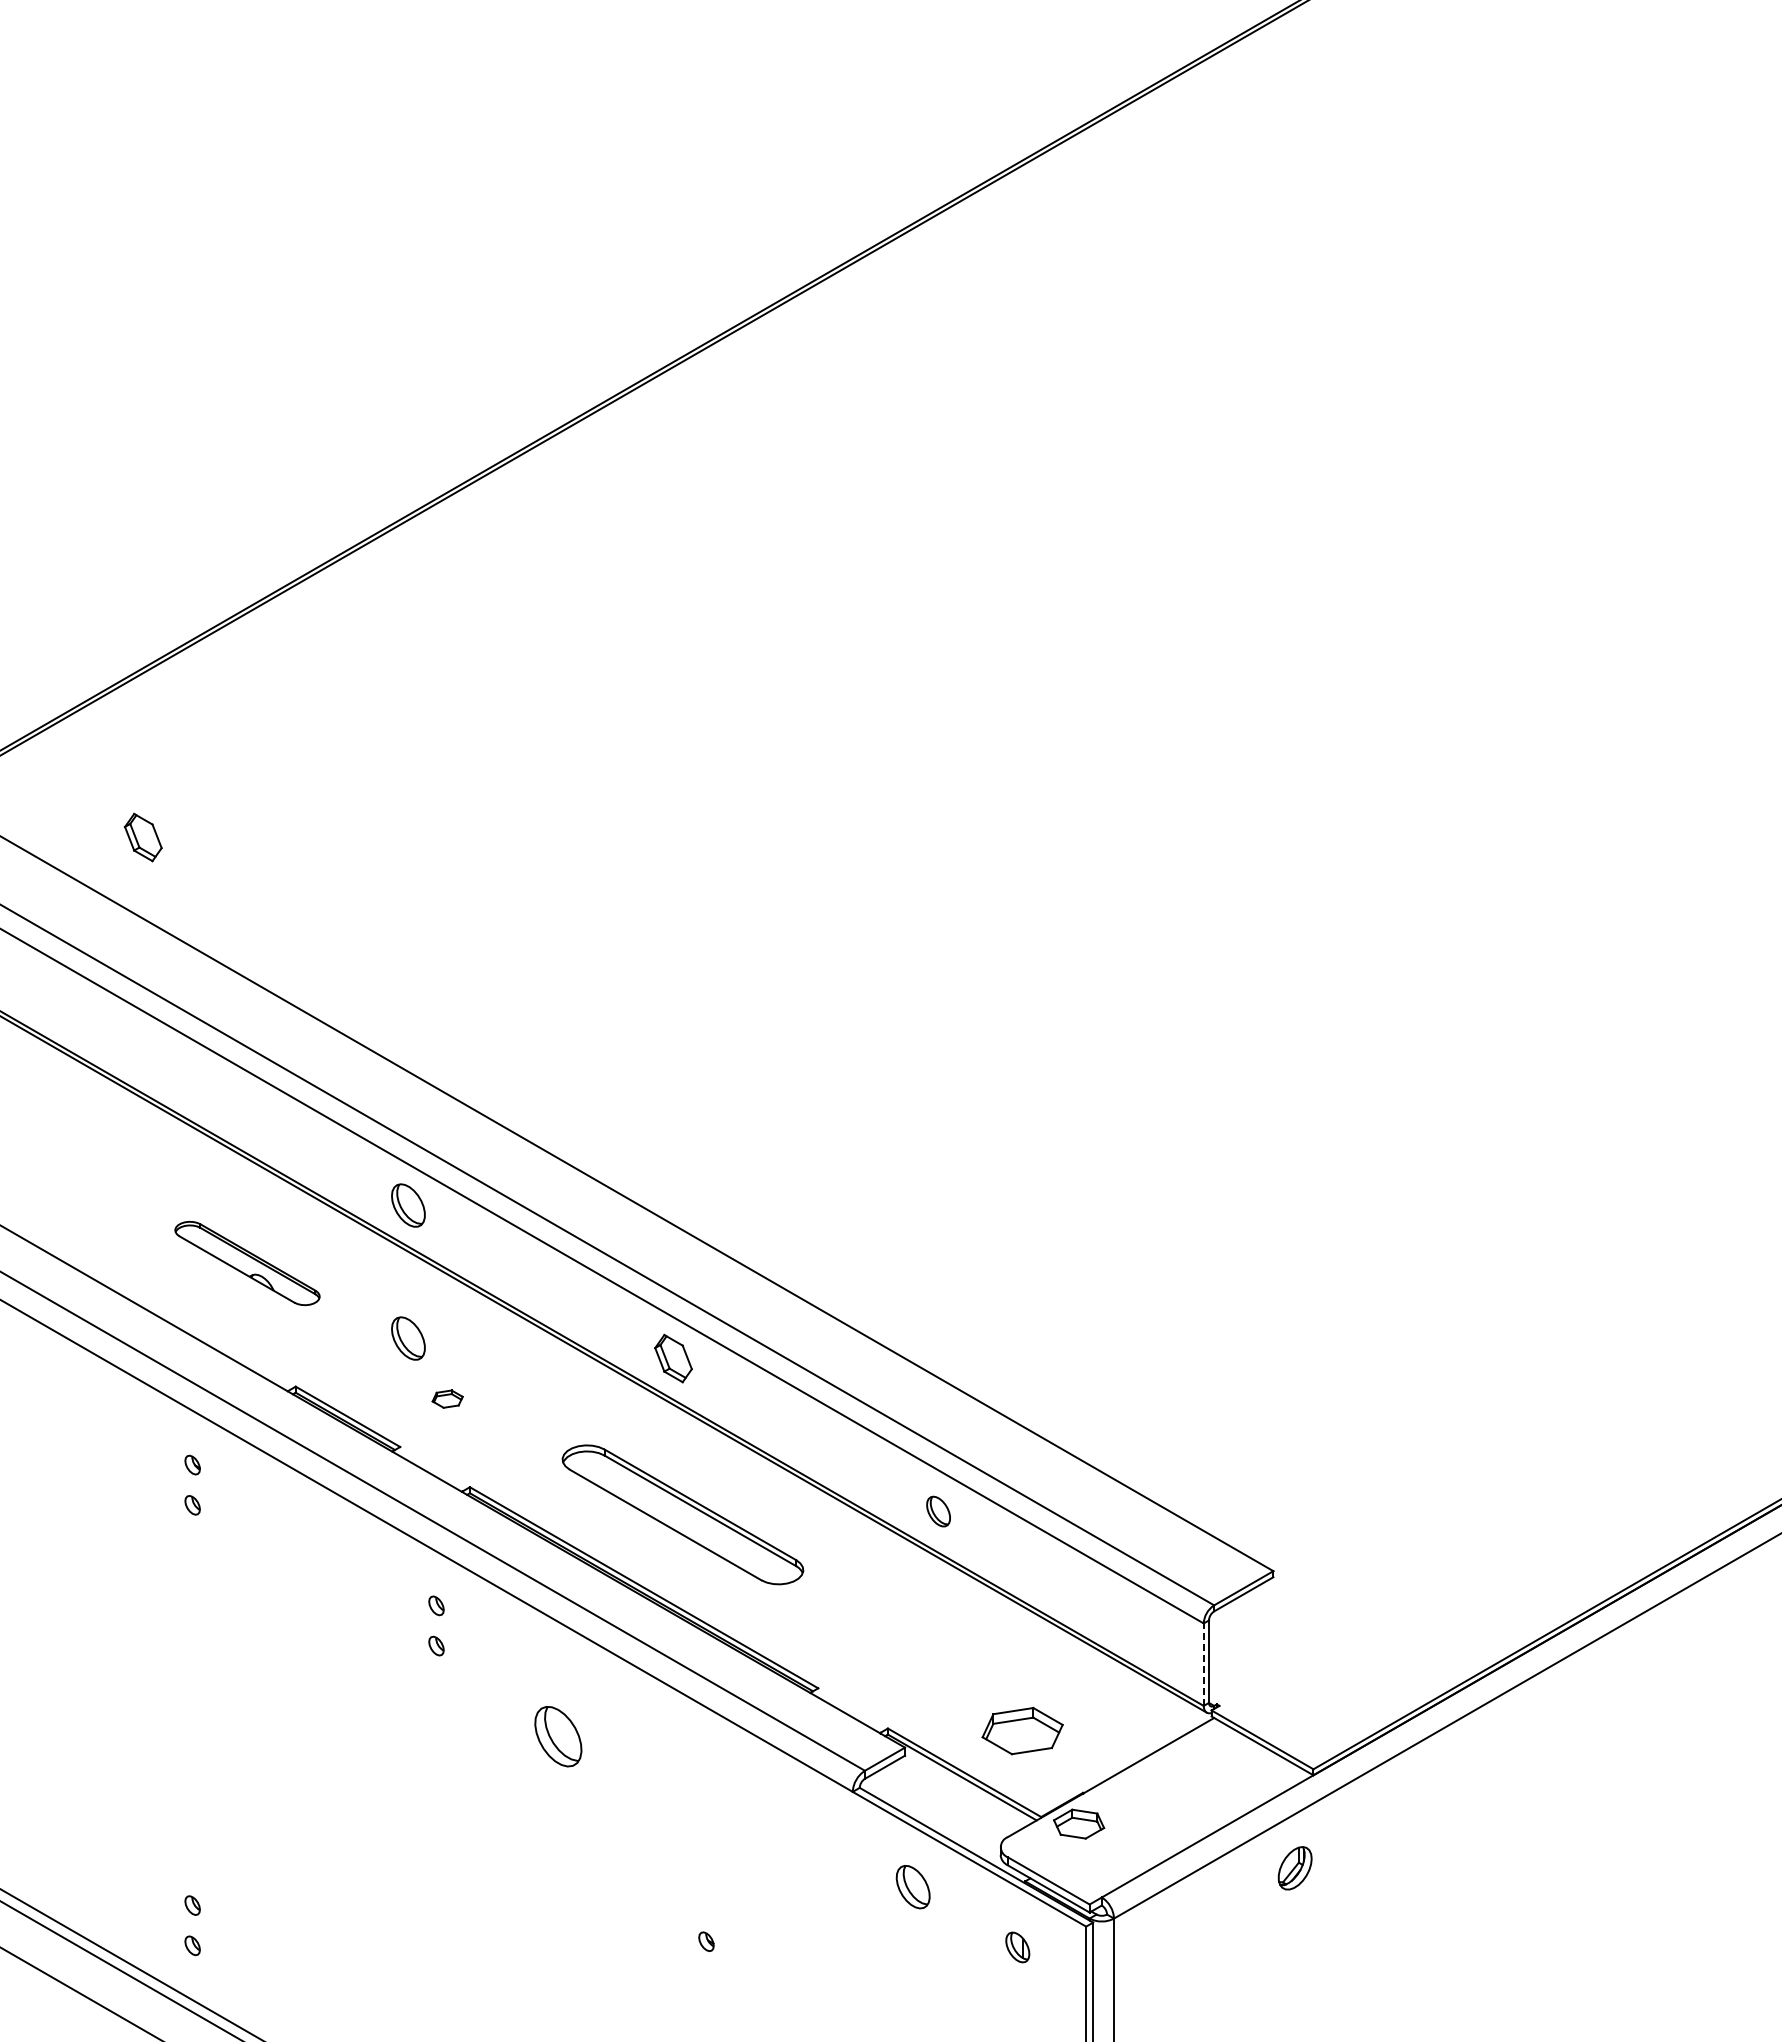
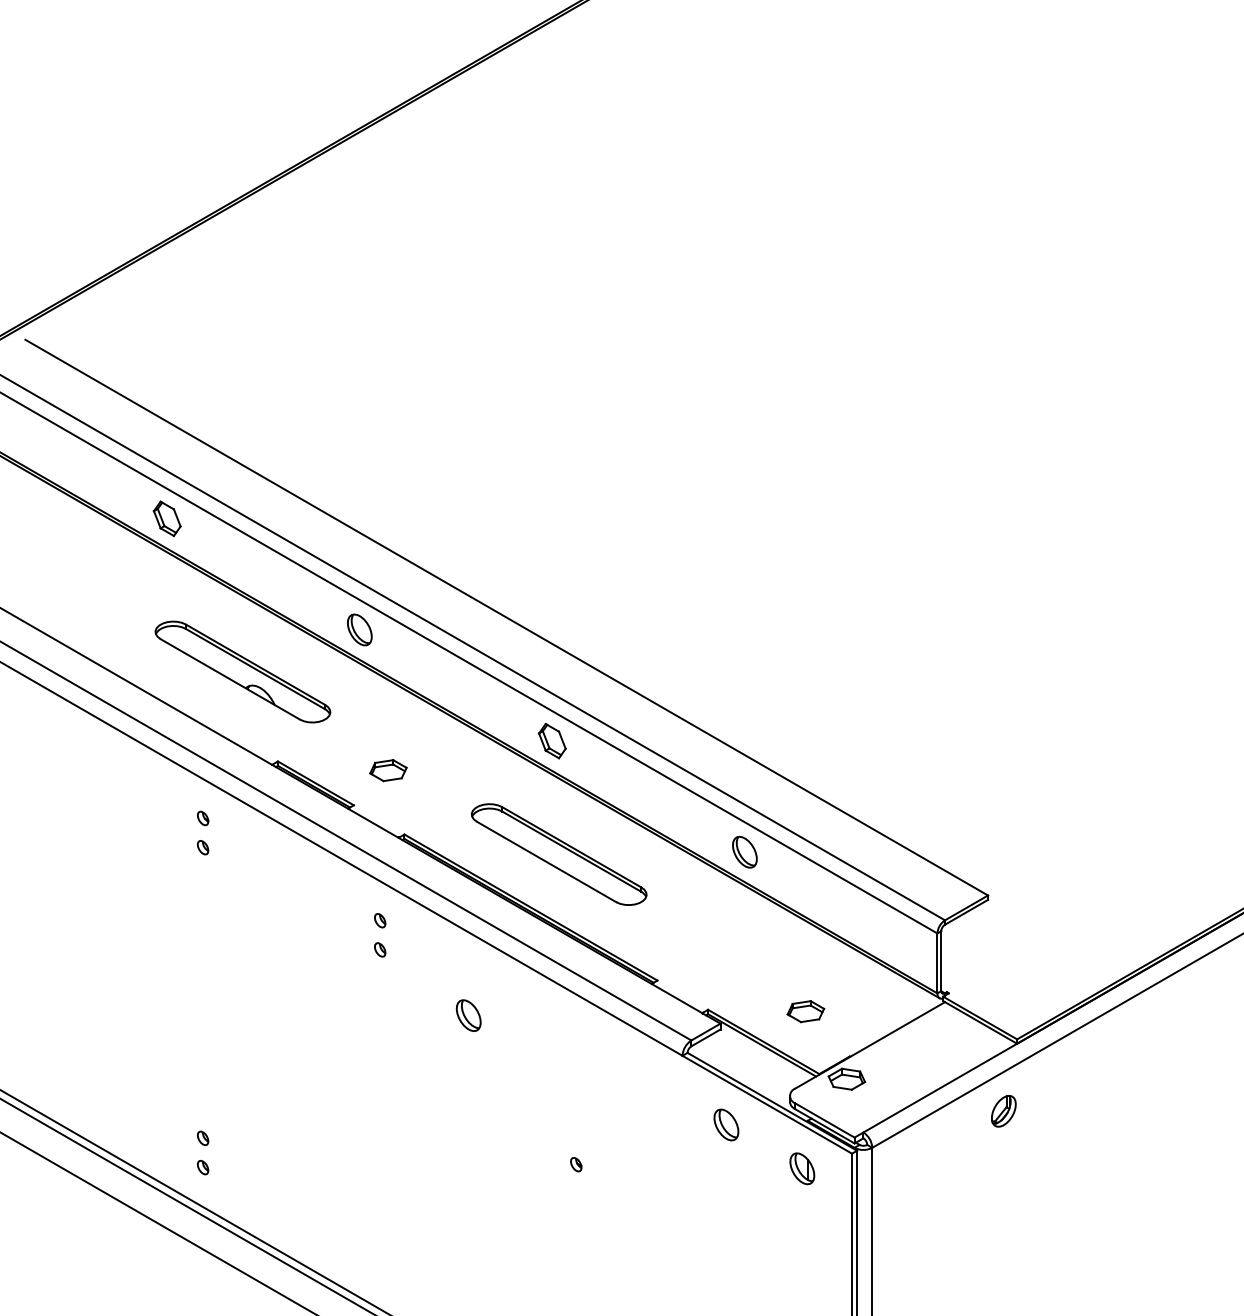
part: (142, 837) -> (166, 518), moved
part: (247, 1263) -> (242, 672), size x1.67
part: (408, 1338) -> (359, 726), removed
part: (447, 1398) -> (388, 770), size x1.67
part: (938, 1511) -> (744, 852), size x1.43
line: (1203, 1664) -> (937, 963), dashed -> solid
part: (1022, 1730) -> (805, 1011), size x0.62
part: (558, 1736) -> (468, 1015), size x0.71
part: (1017, 1947) -> (802, 1168), size x1.43

